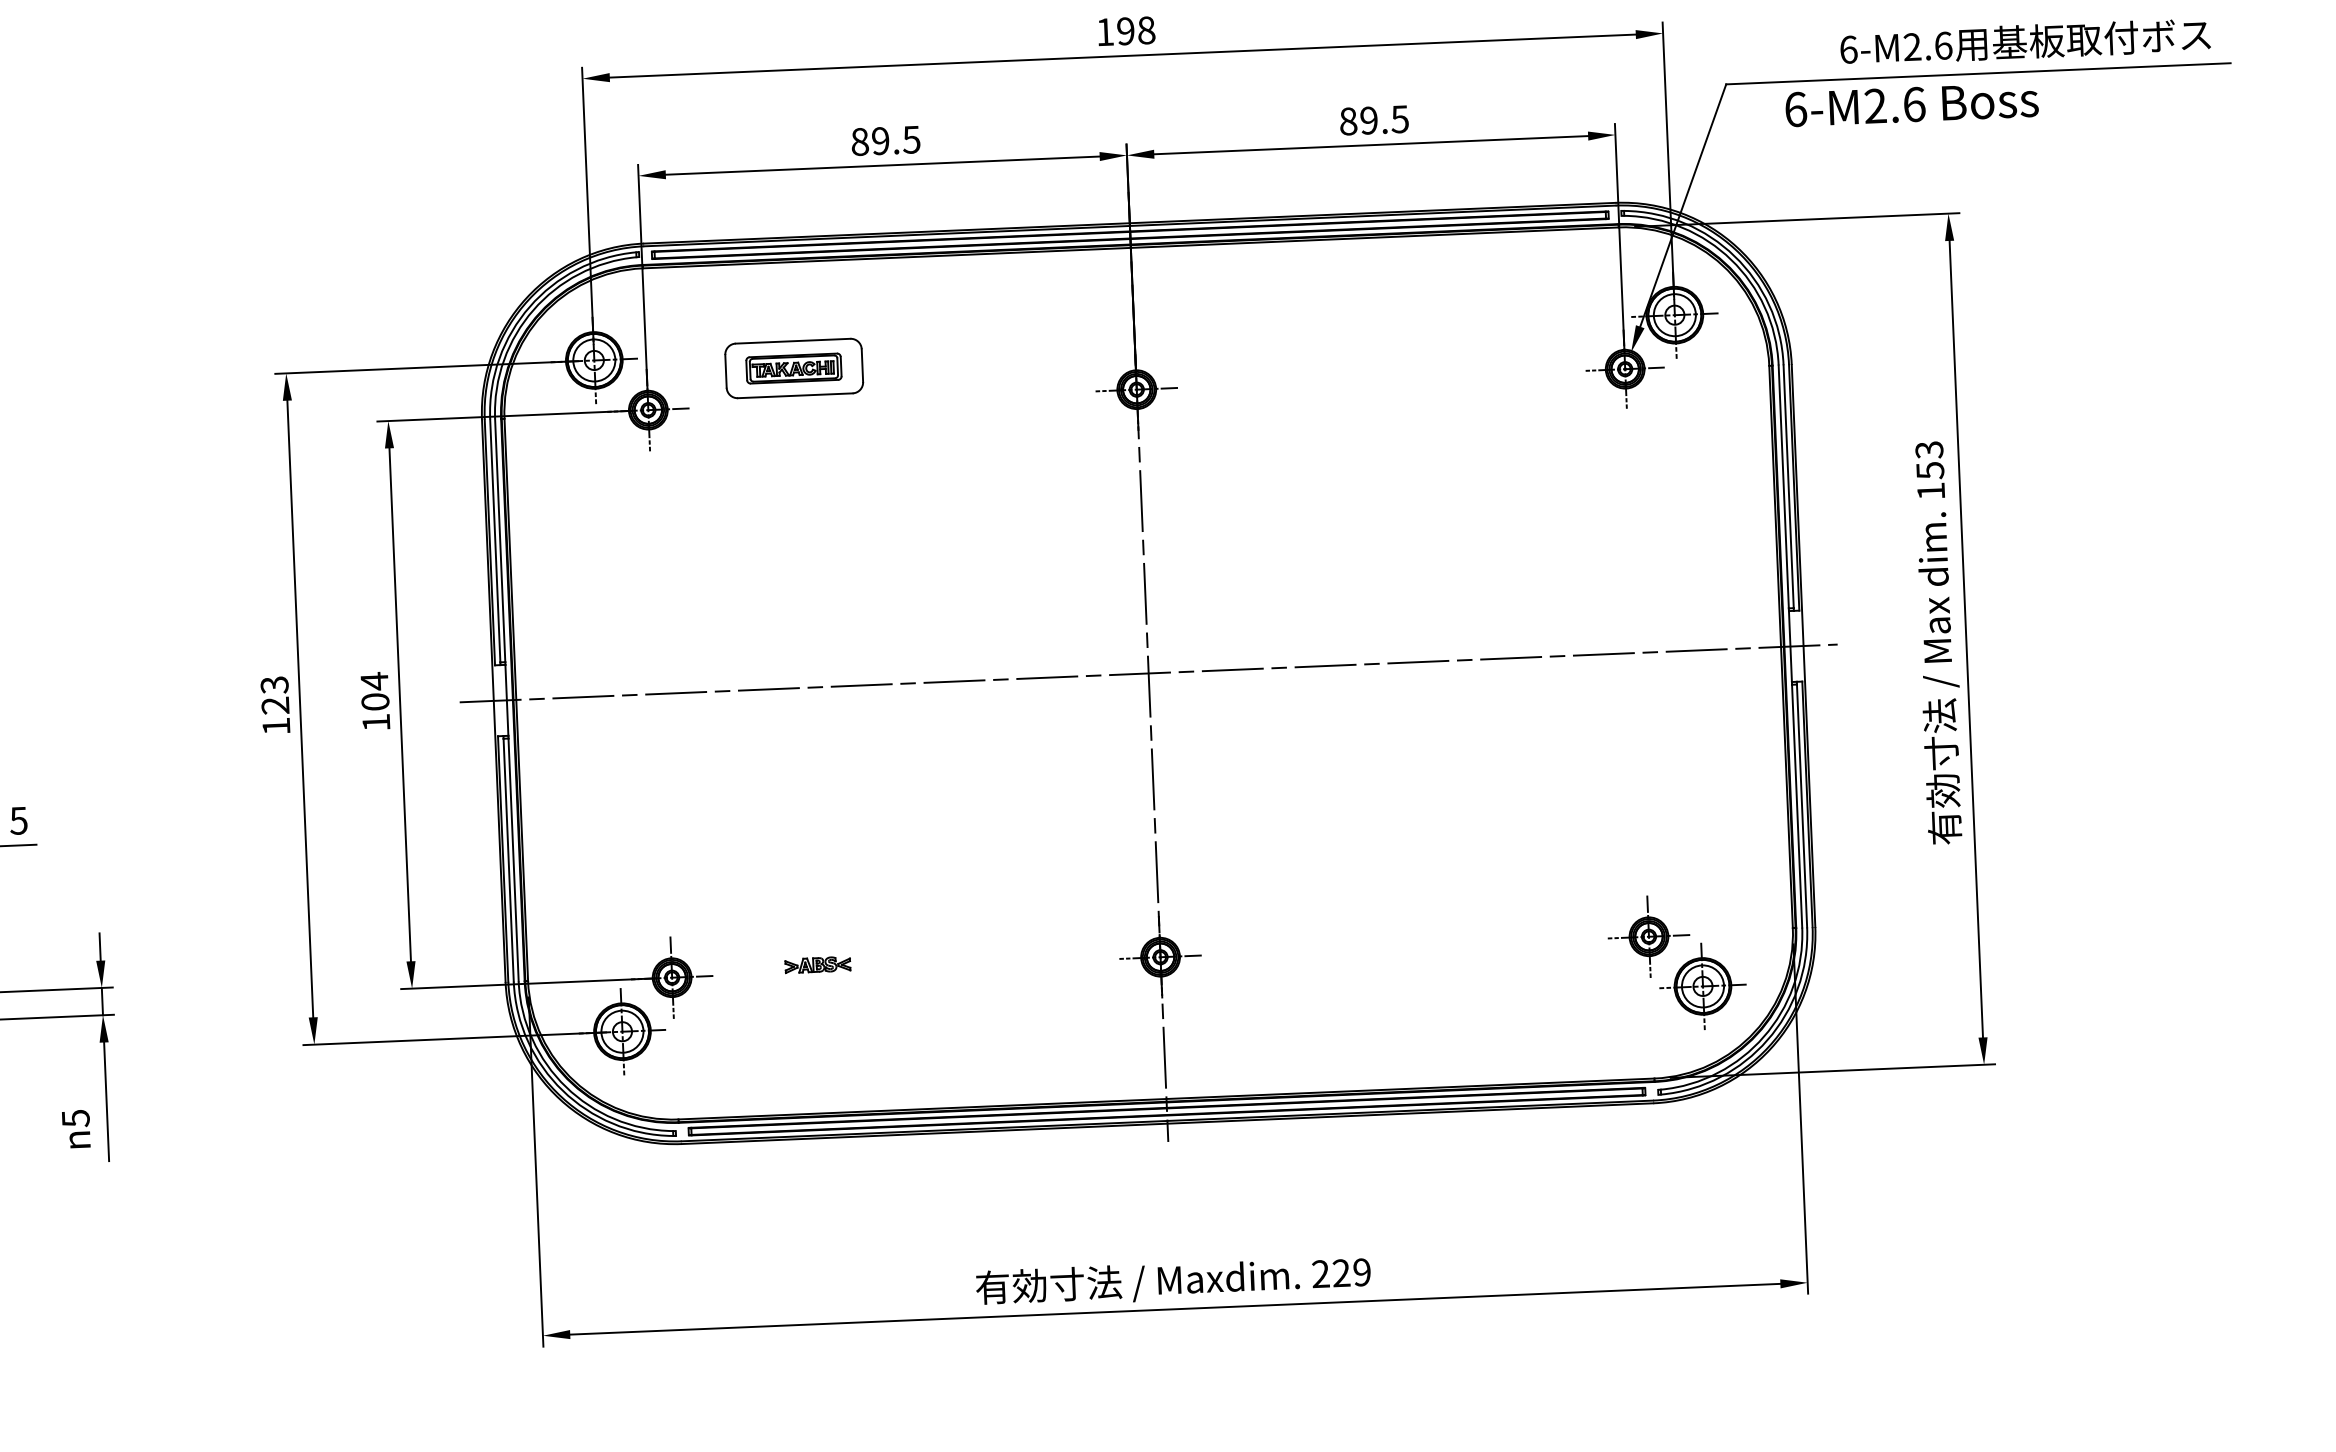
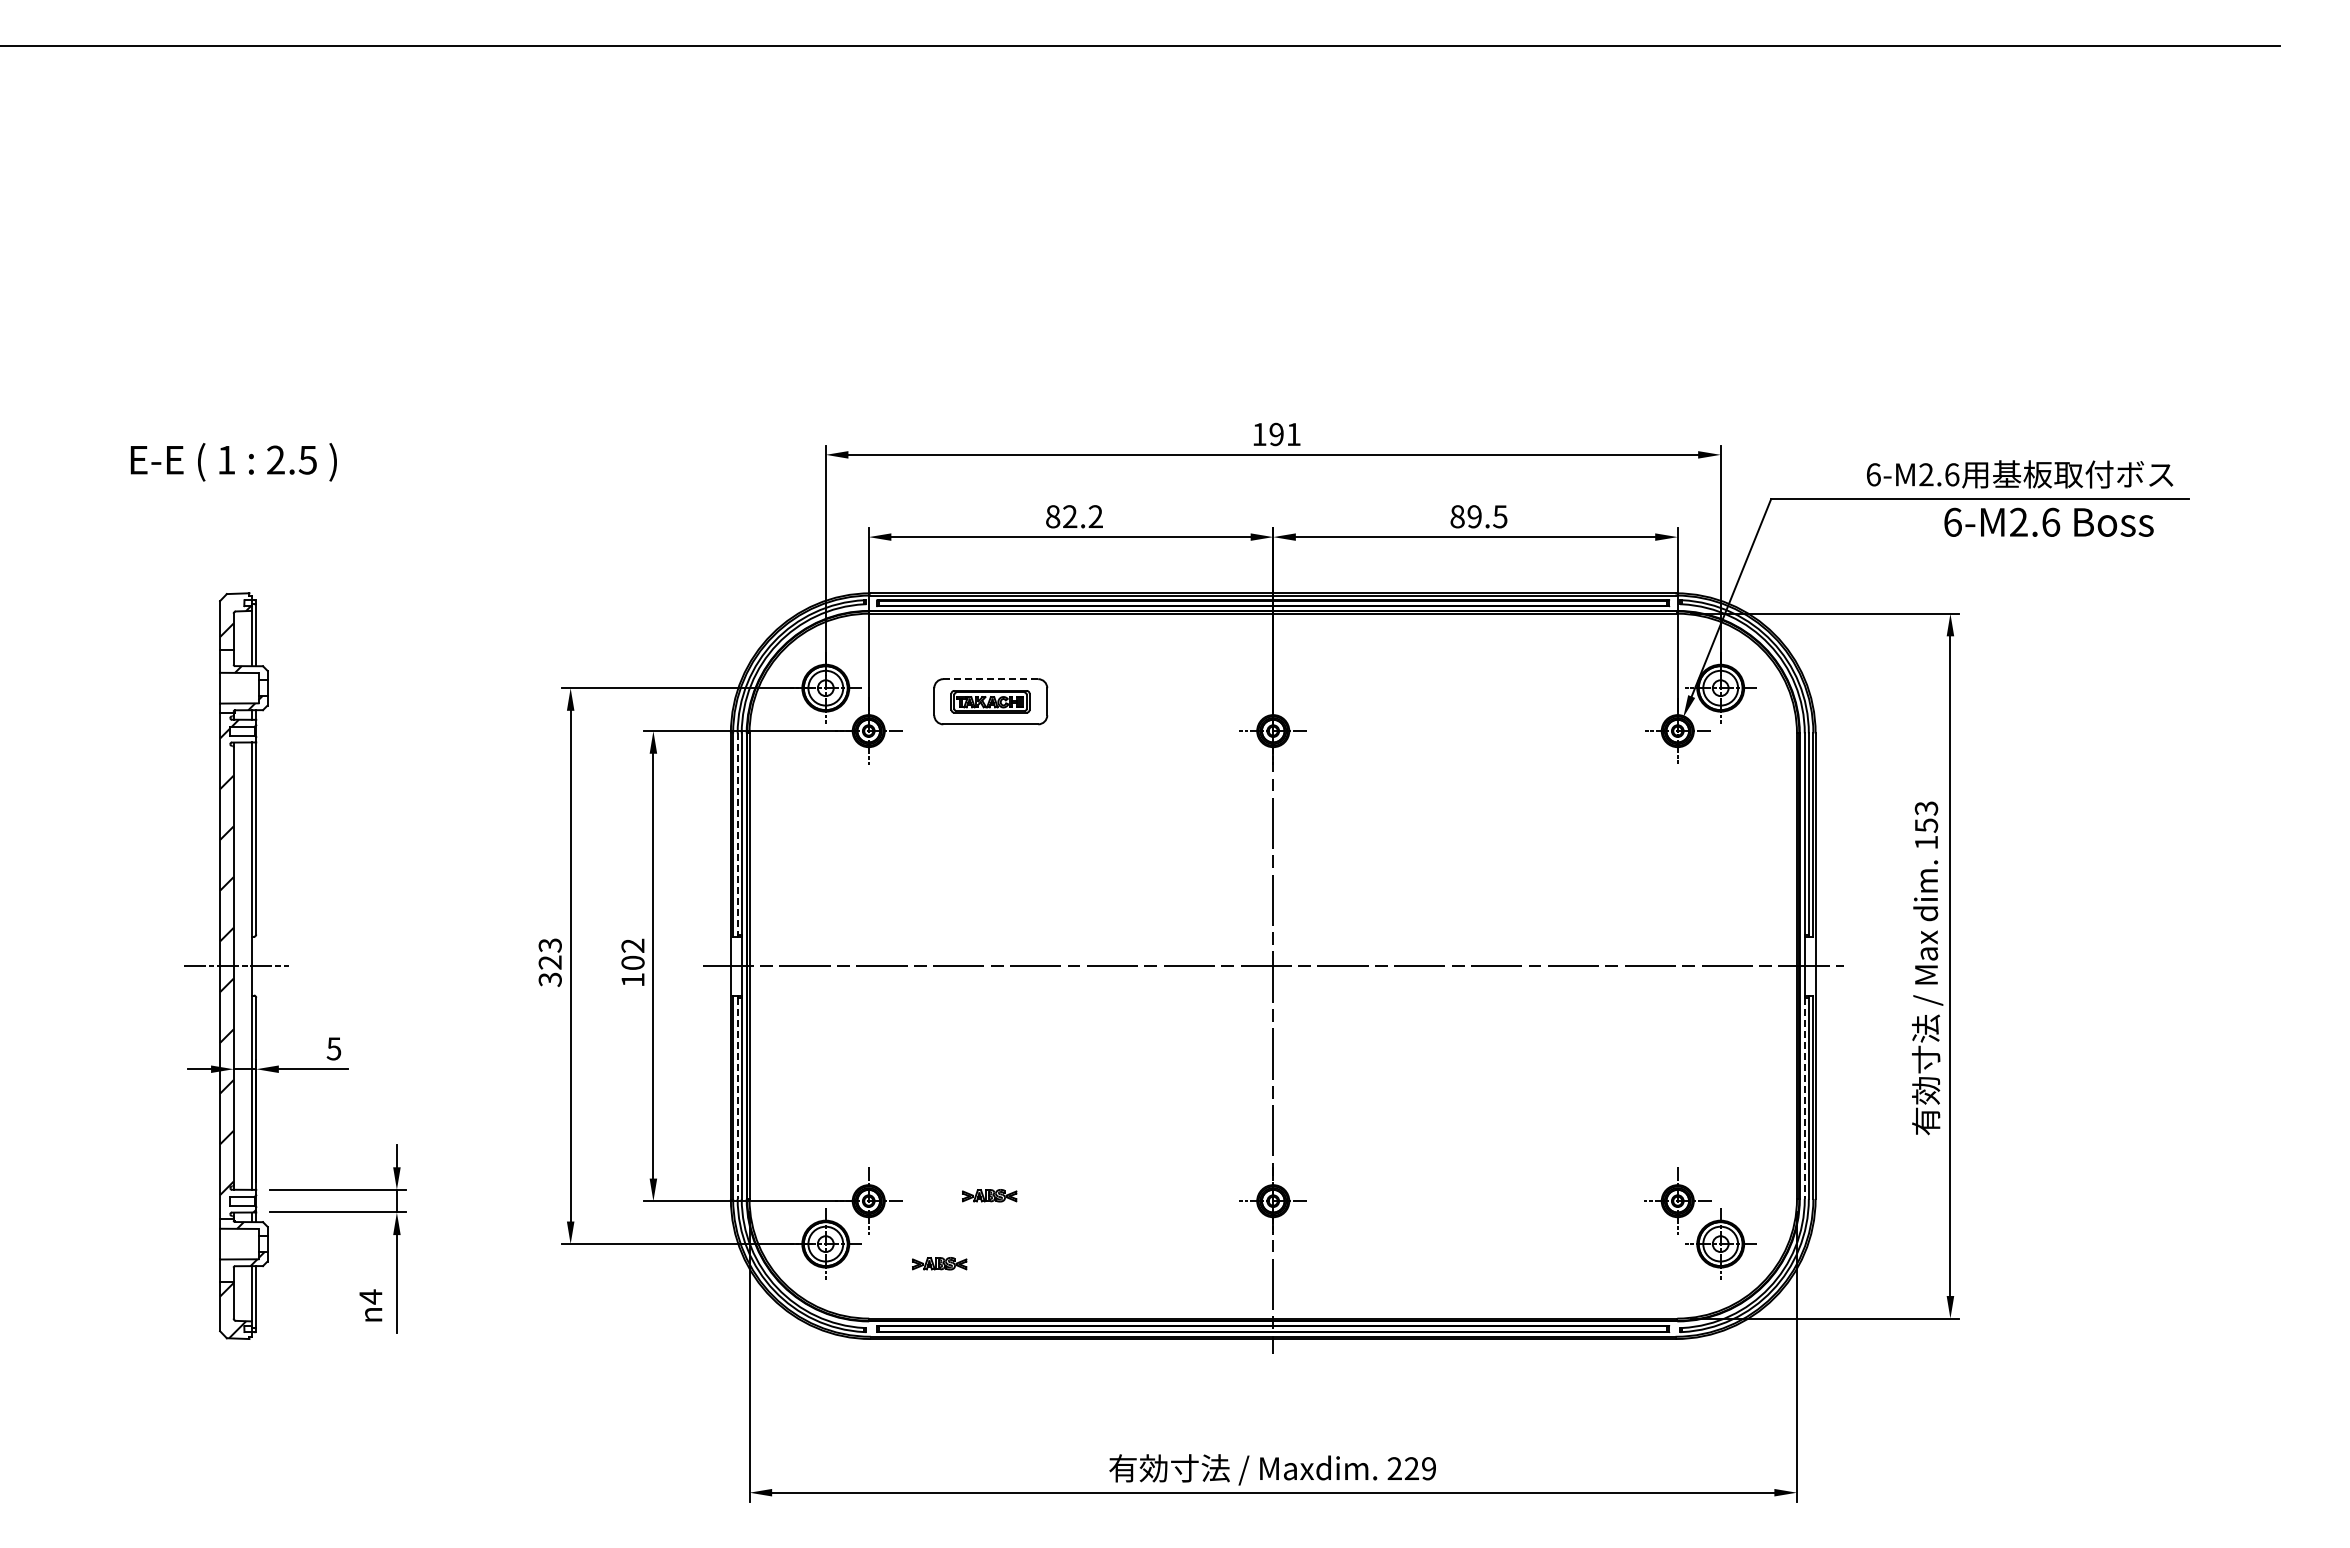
text: (1146, 30) -> (1293, 434), 198 -> 191
text: (1911, 103) -> (2048, 521), moved
text: (895, 140) -> (1082, 516), 89.5 -> 82.2
line: (793, 341) -> (991, 679), solid -> dashed
line: (495, 540) -> (737, 833), solid -> dashed
text: (373, 680) -> (632, 945), 104 -> 102
text: (275, 726) -> (549, 979), 123 -> 323
line: (1796, 806) -> (1804, 1098), solid -> dashed
line: (508, 860) -> (737, 1098), solid -> dashed
part: (760, 1049) -> (939, 1263), added
text: (75, 1118) -> (370, 1296), n5 -> n4

